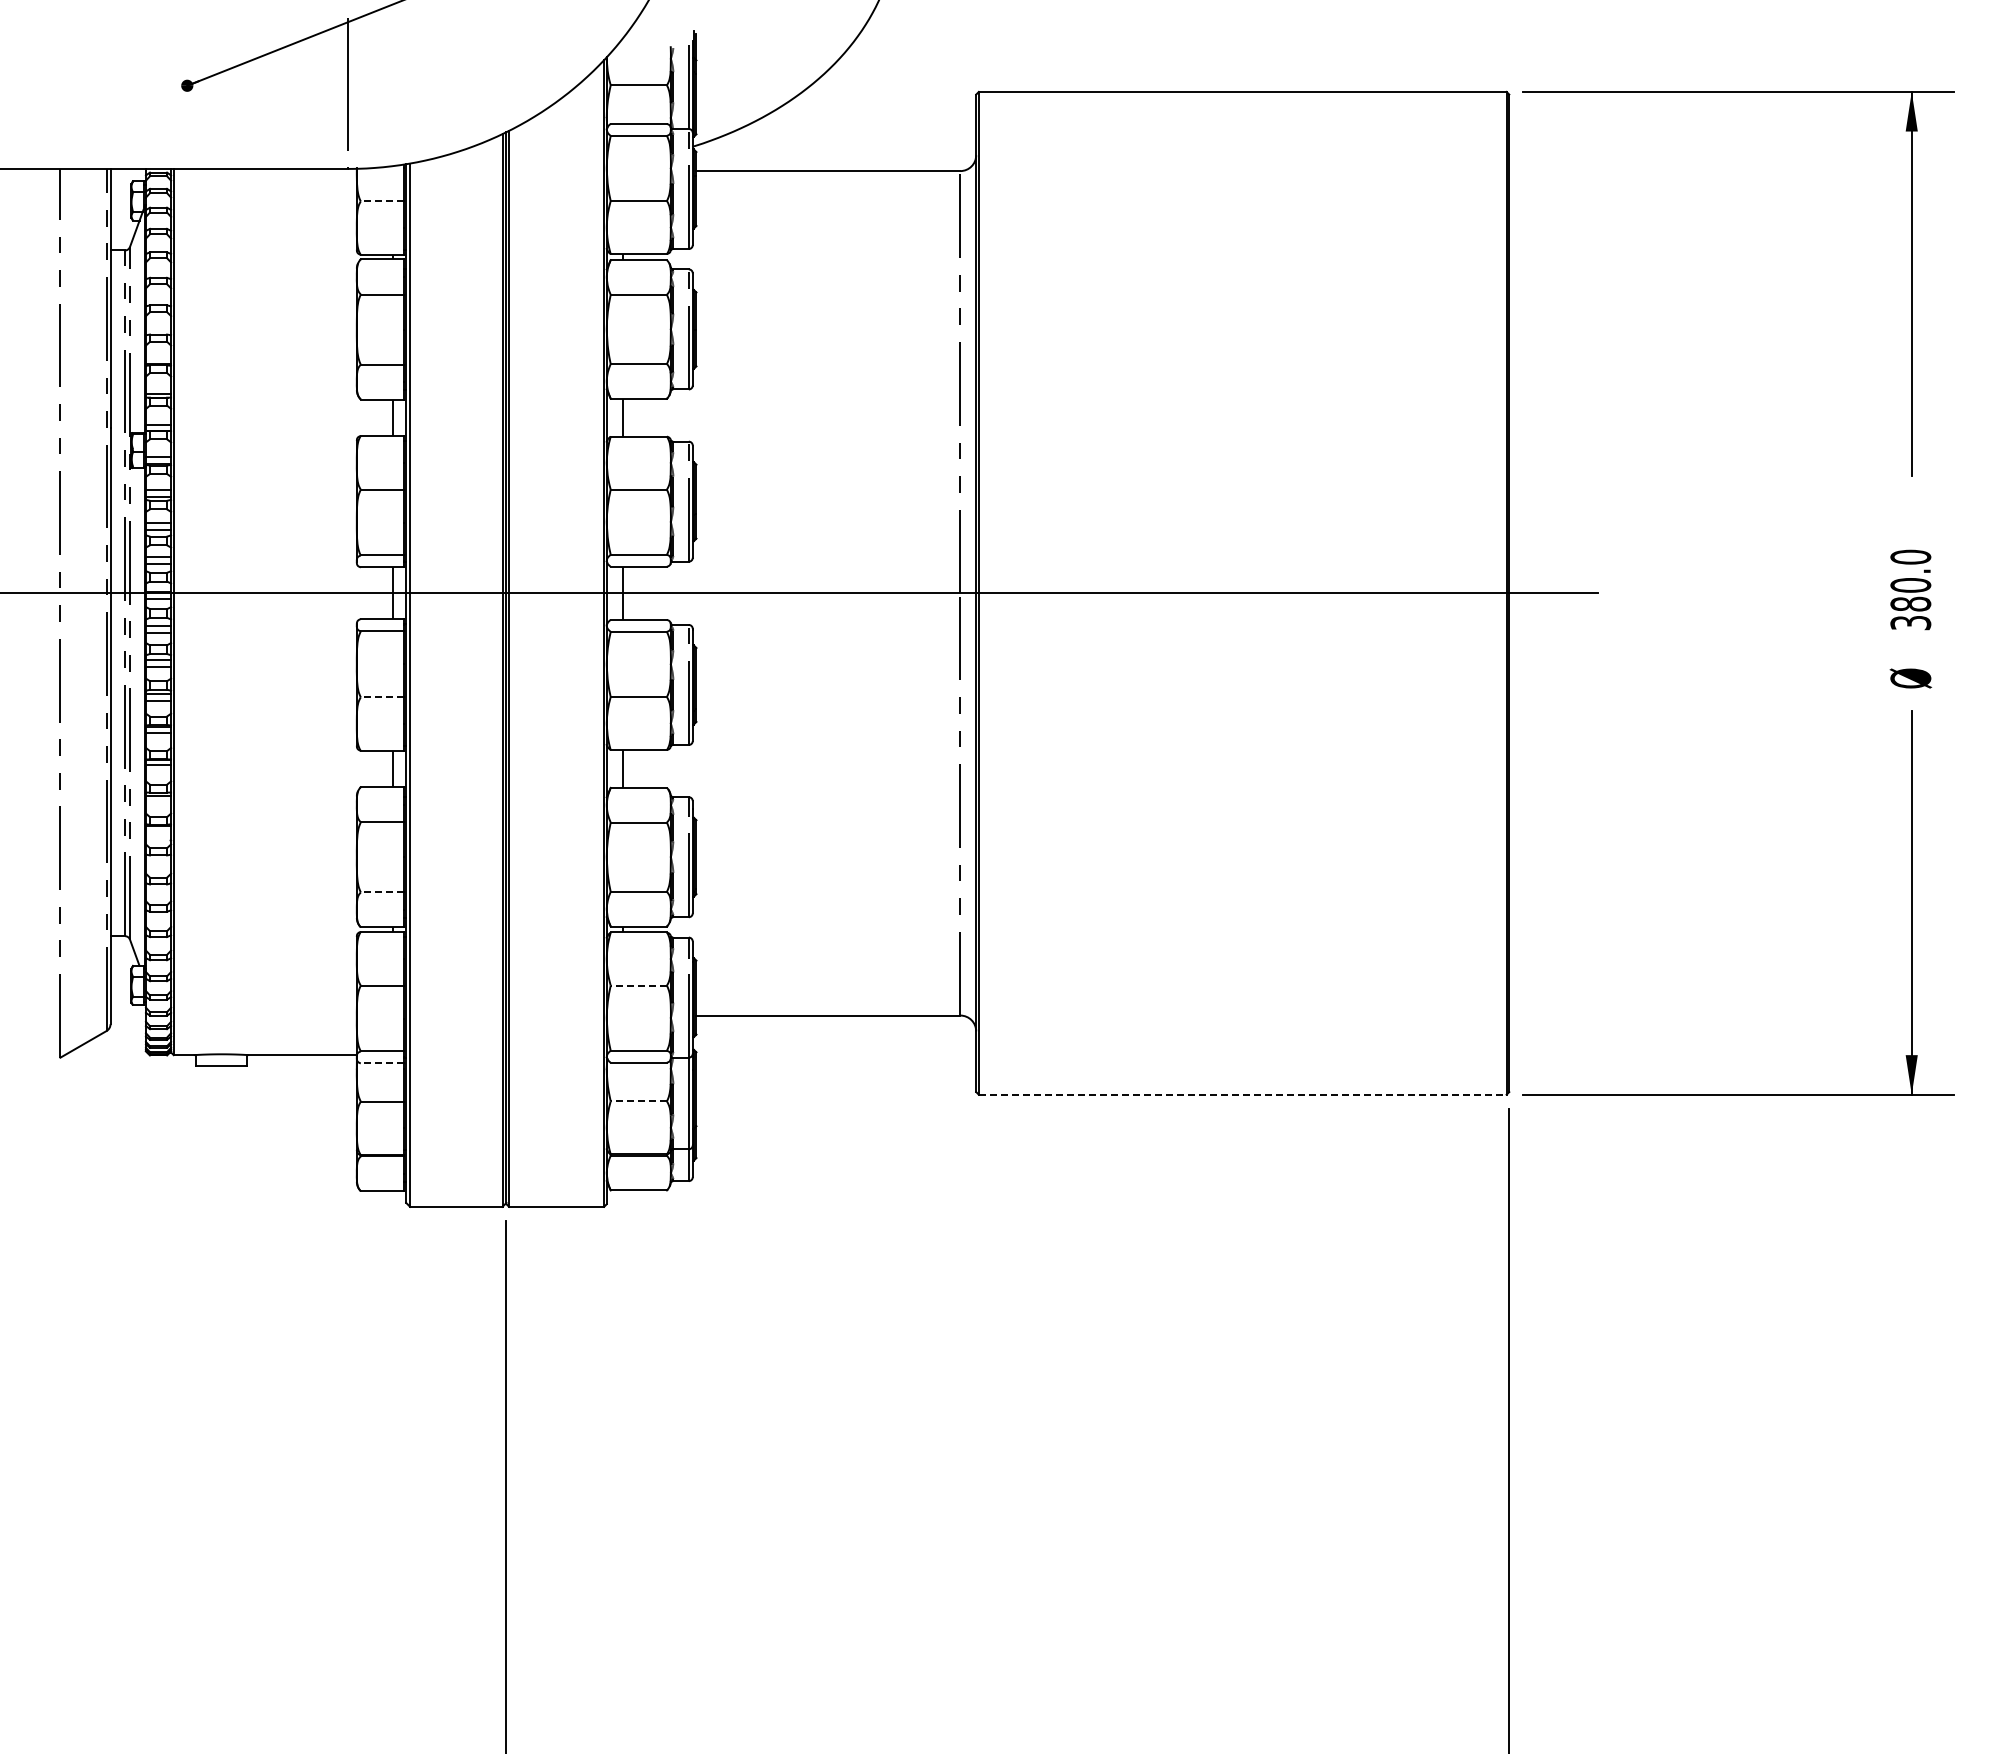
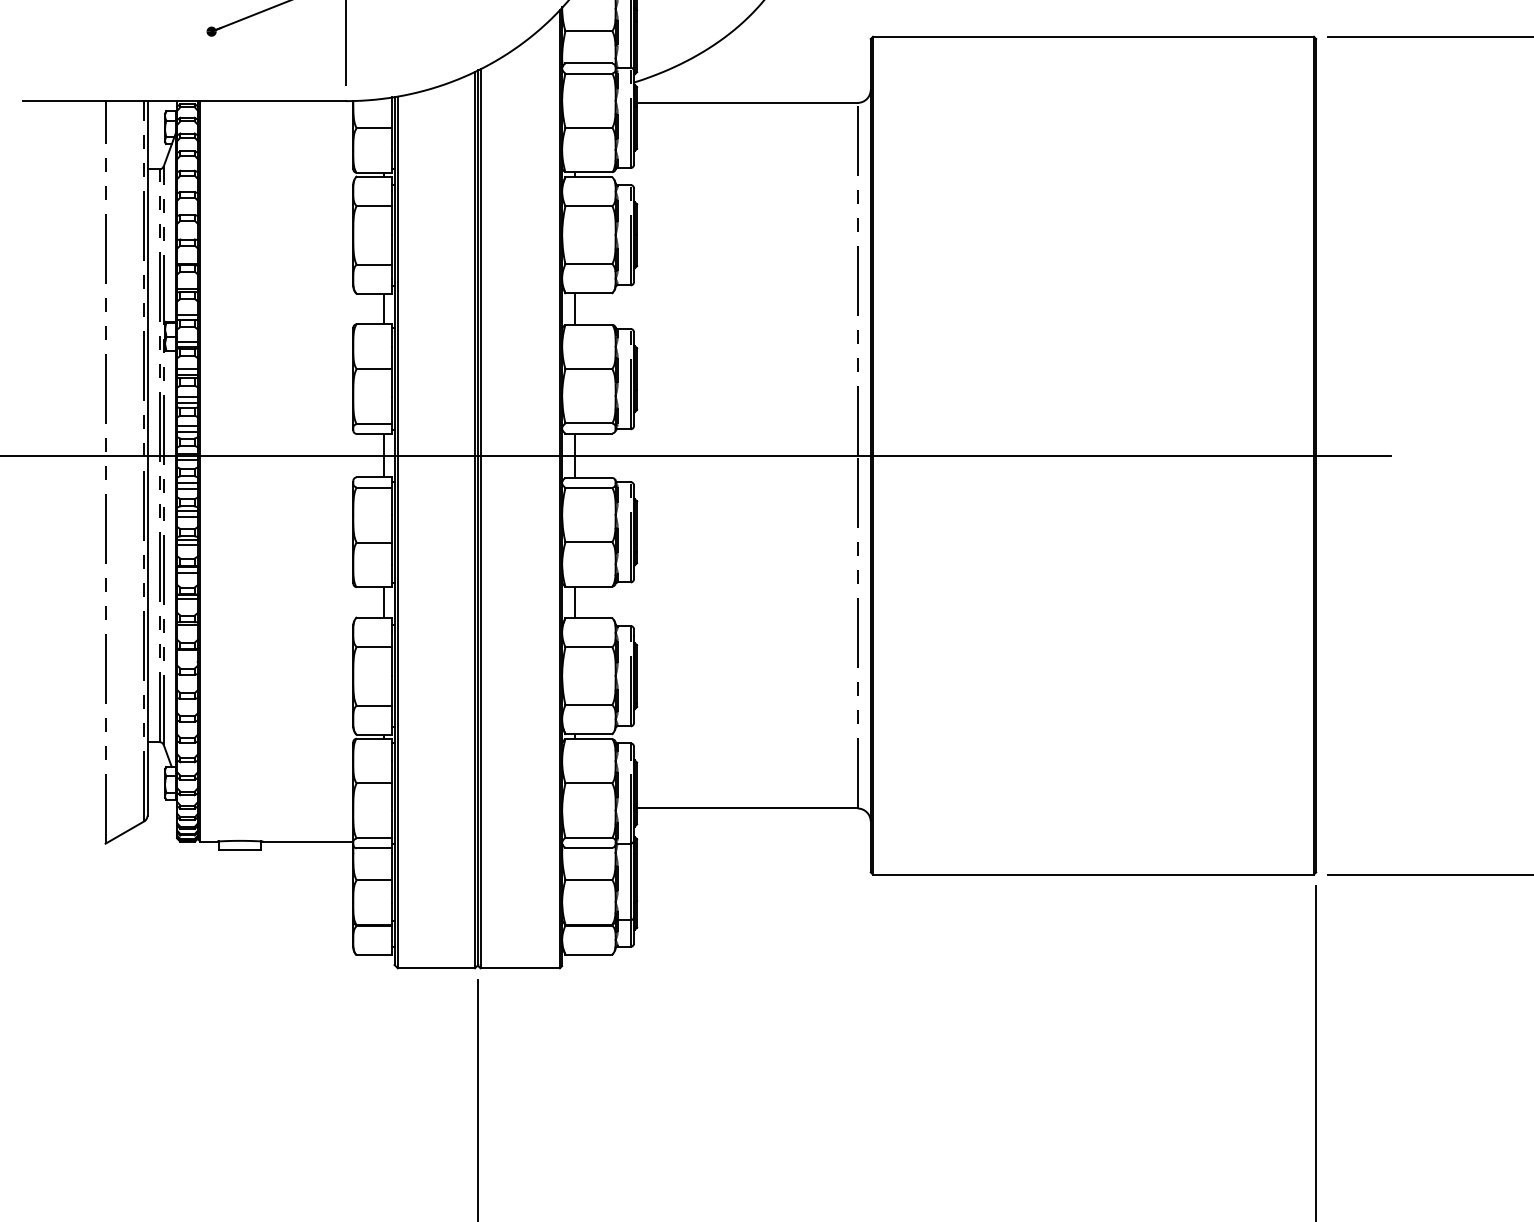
line: (381, 201) -> (373, 128), dashed -> solid
line: (381, 697) -> (373, 542), dashed -> solid
line: (381, 892) -> (373, 705), dashed -> solid
line: (638, 985) -> (588, 783), dashed -> solid
line: (381, 1063) -> (373, 848), dashed -> solid
line: (1242, 1094) -> (1093, 874), dashed -> solid
line: (638, 1101) -> (588, 880), dashed -> solid

